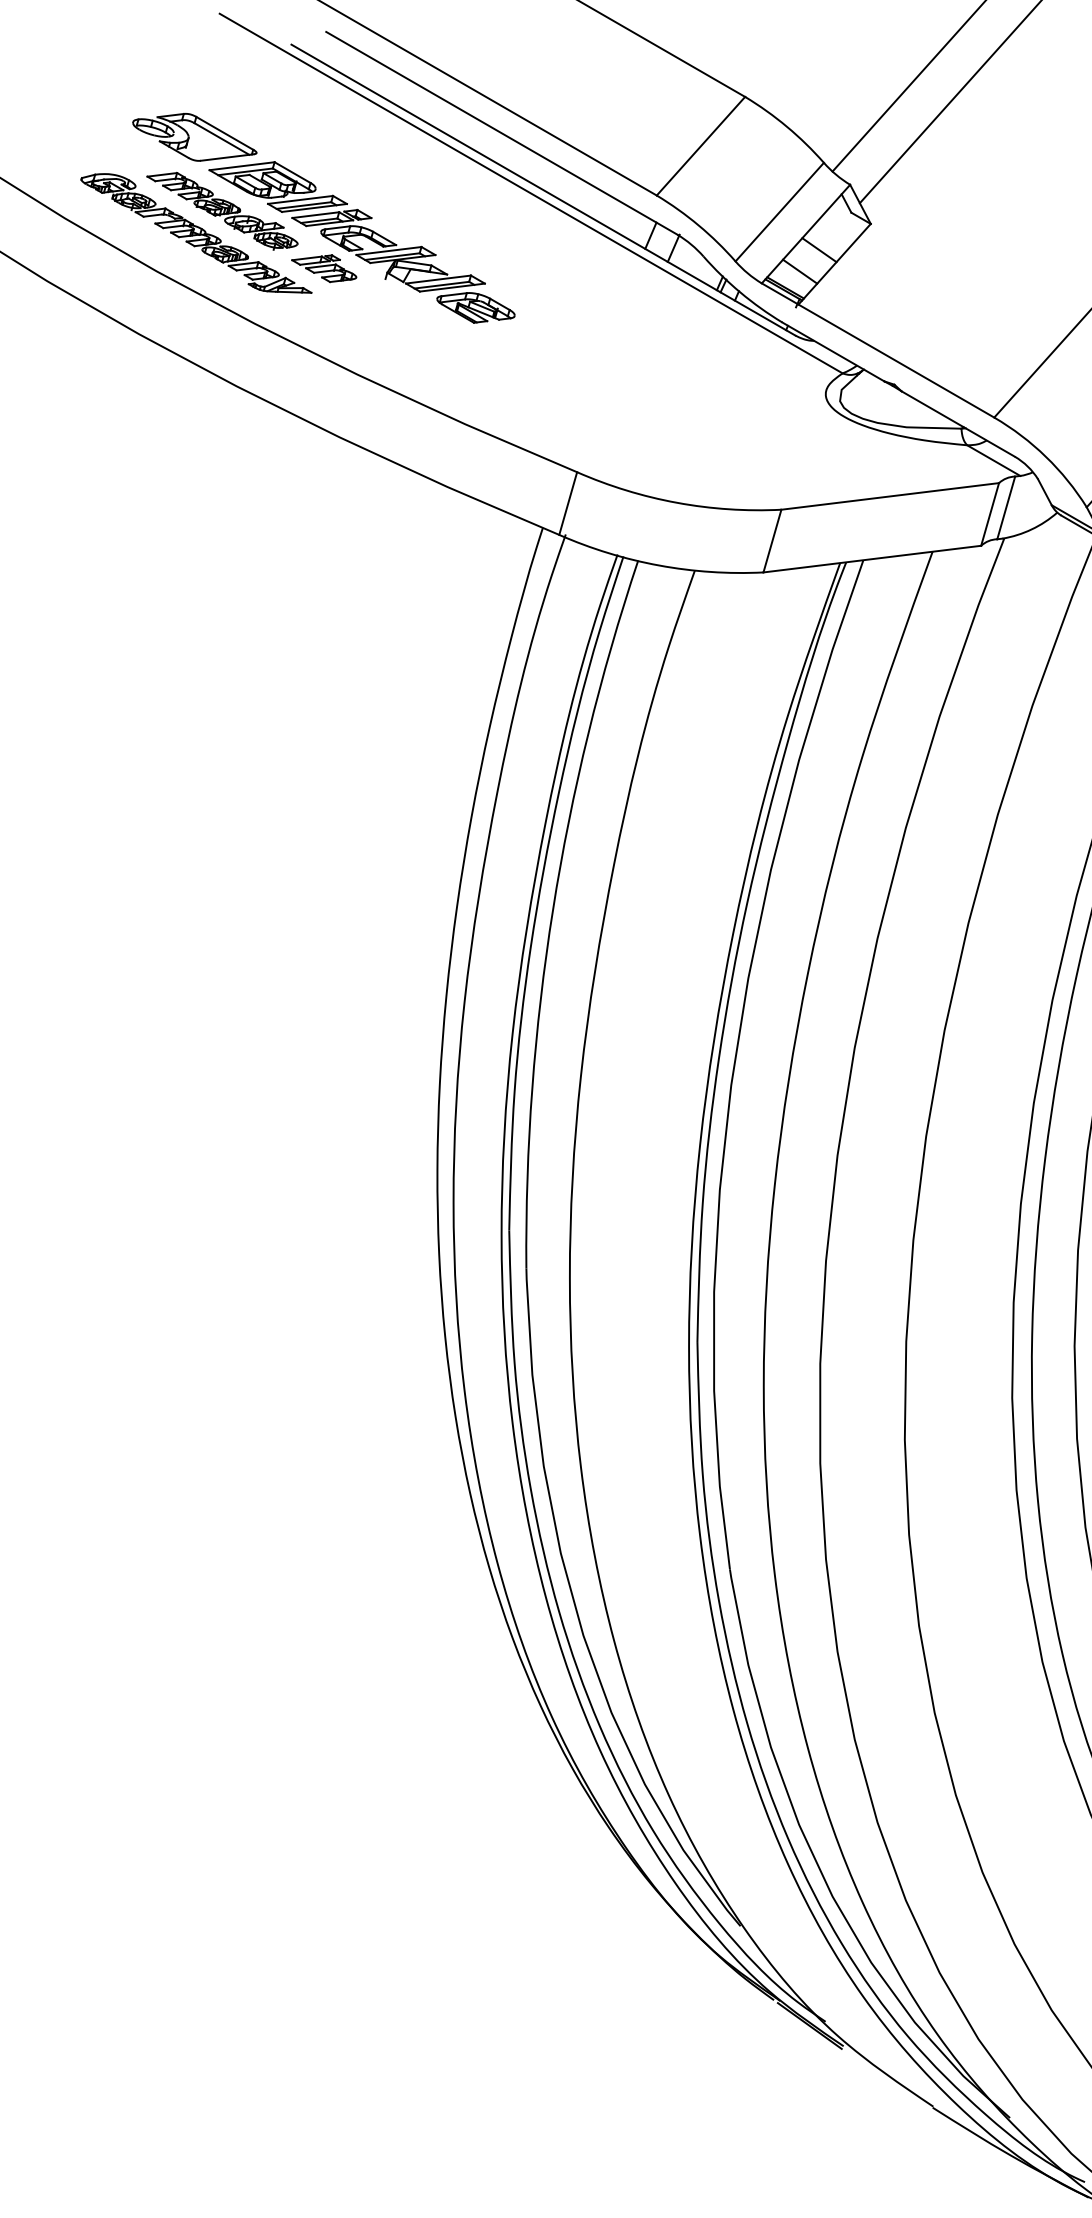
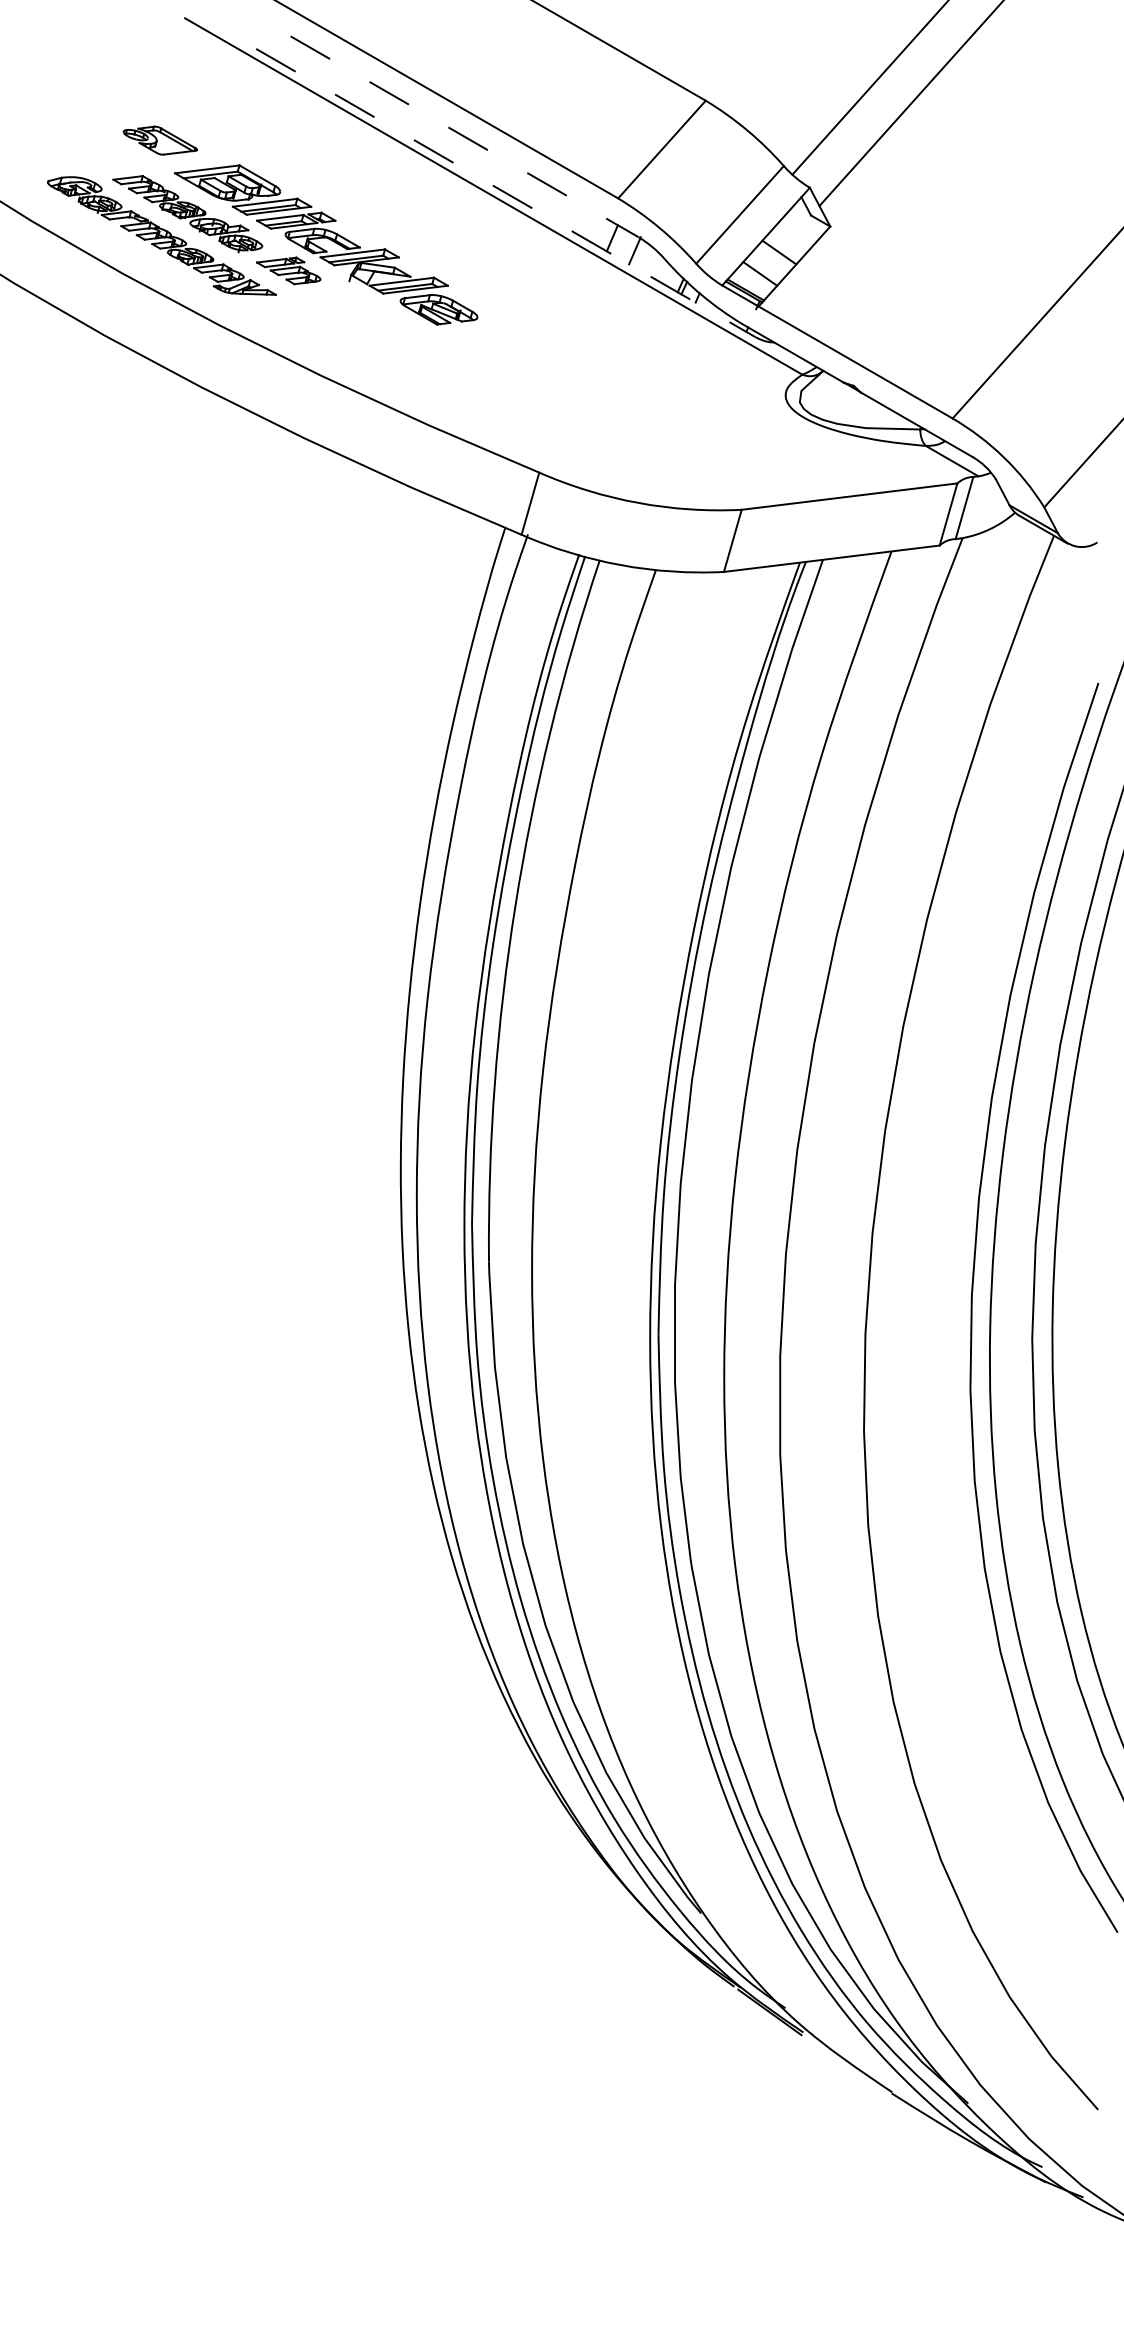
line: (501, 133) -> (464, 136), solid -> dashed
part: (194, 137) -> (160, 140), size x0.6
line: (544, 190) -> (506, 193), solid -> dashed

